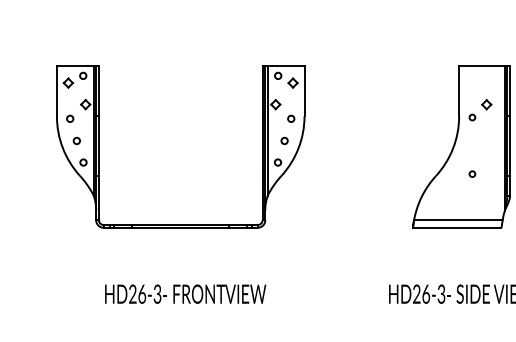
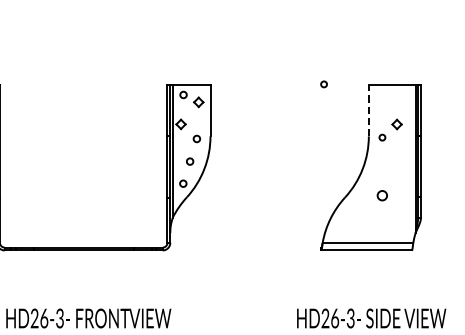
circle: (415, 65) -> (324, 84), added
line: (459, 90) -> (369, 109), solid -> dashed
circle: (472, 173) -> (382, 194), size x1.6

